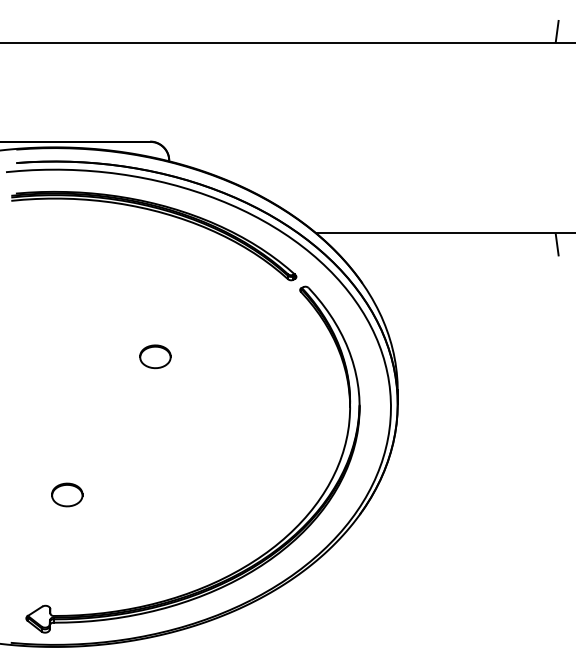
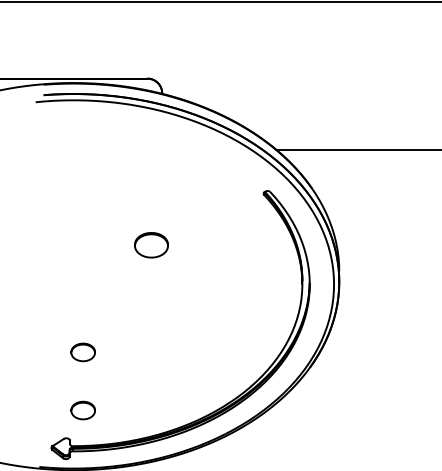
part: (160, 213) -> (155, 134), removed
part: (155, 356) -> (151, 245), size x1.4
part: (67, 569) -> (83, 410), added

